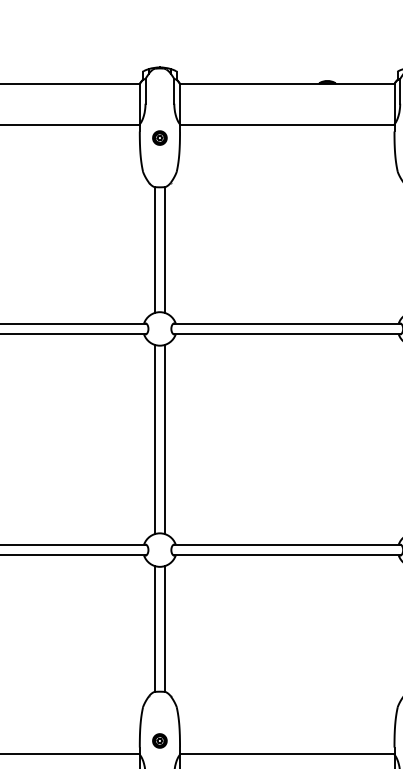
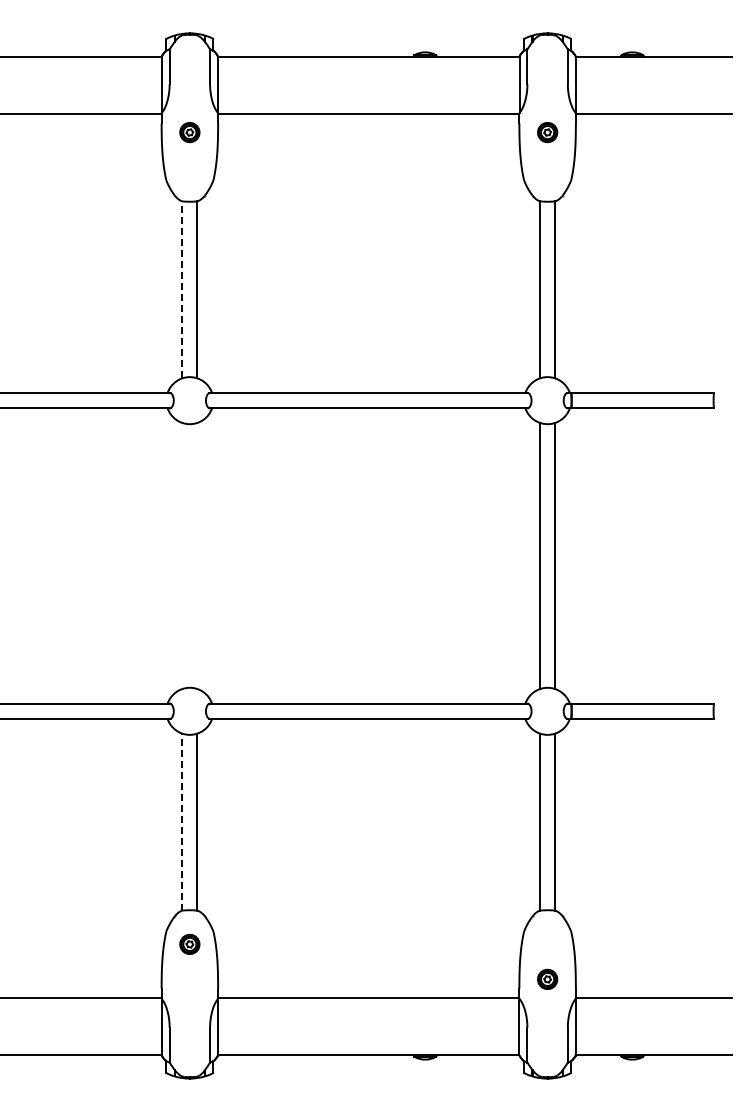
line: (154, 249) -> (182, 289), solid -> dashed
line: (154, 439) -> (182, 555), removed
line: (165, 439) -> (197, 555), removed
line: (154, 628) -> (182, 821), solid -> dashed
part: (159, 740) -> (189, 943), moved

